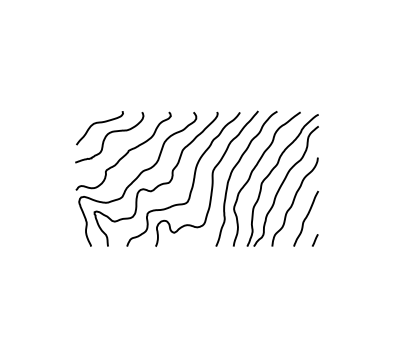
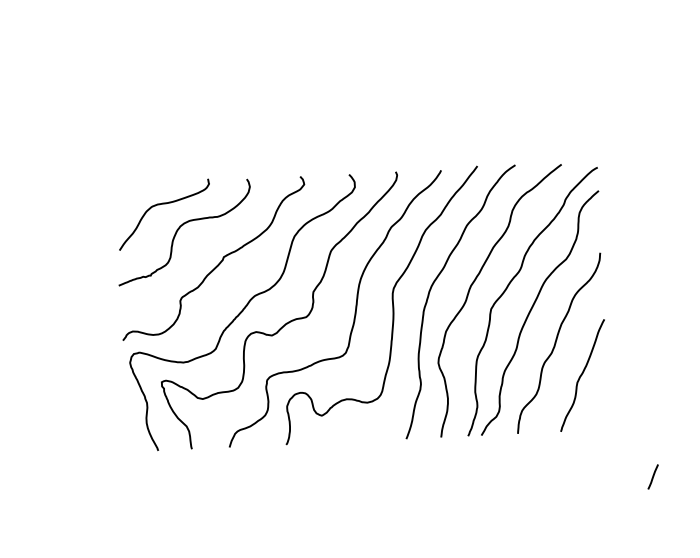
line: (315, 240) -> (653, 477), moved

